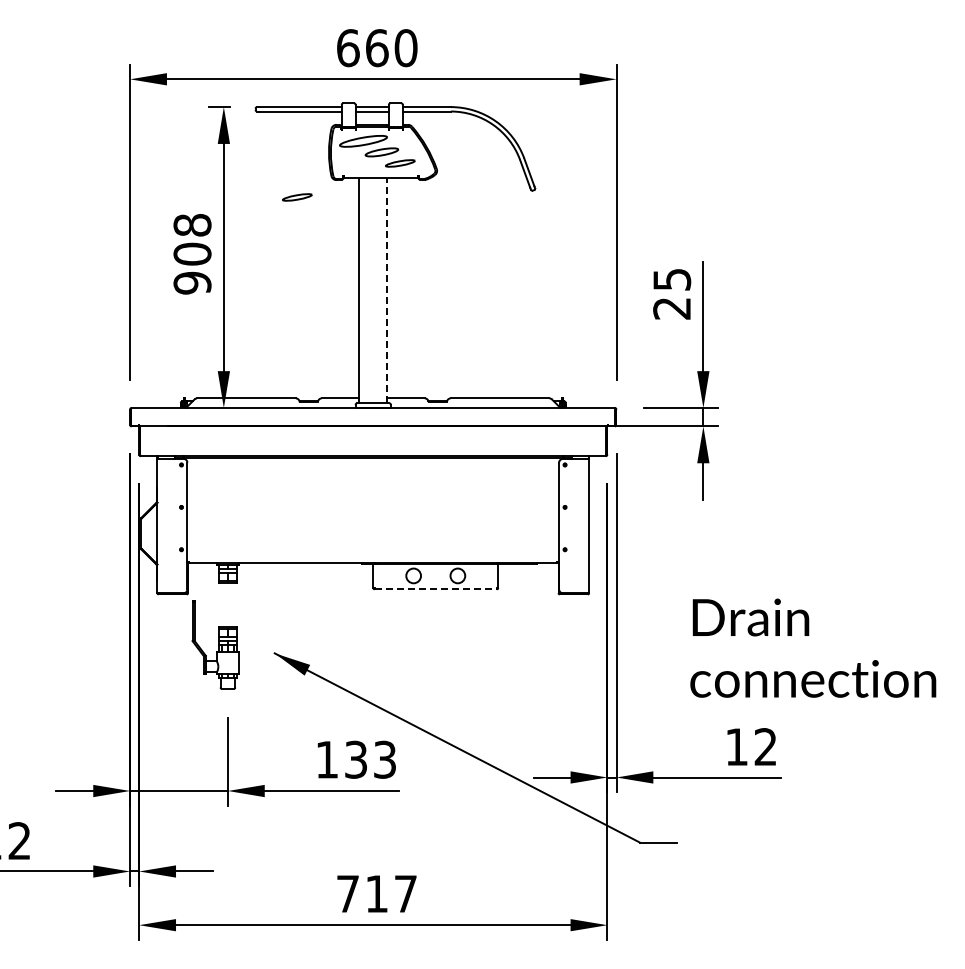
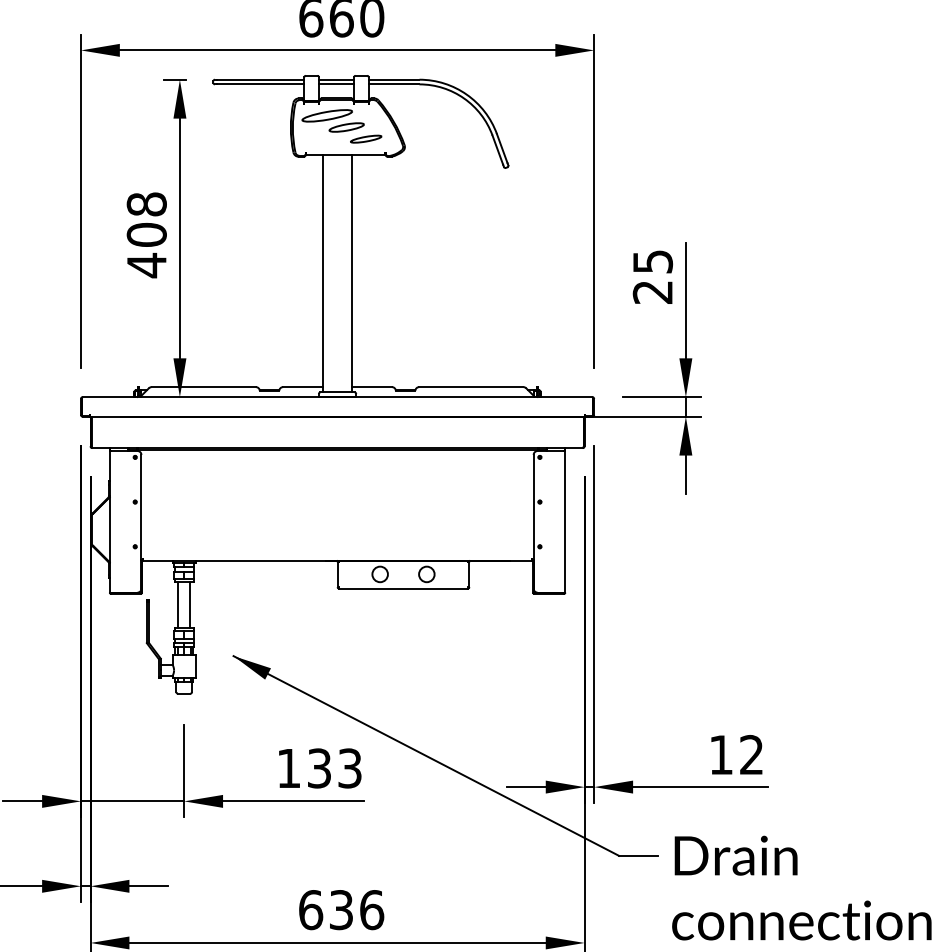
part: (297, 197) -> (257, 175), removed
text: (192, 283) -> (146, 265), 908 -> 408
line: (387, 290) -> (352, 273), dashed -> solid
line: (436, 589) -> (404, 588), dashed -> solid
line: (222, 604) -> (178, 604), added
line: (233, 604) -> (190, 604), added
text: (813, 647) -> (802, 887), moved
text: (376, 894) -> (340, 910), 717 -> 636

